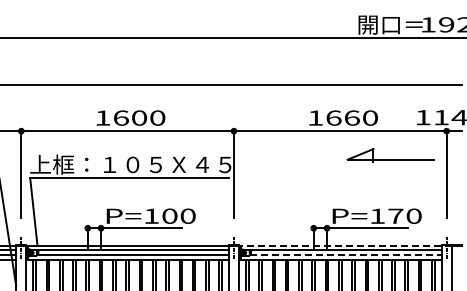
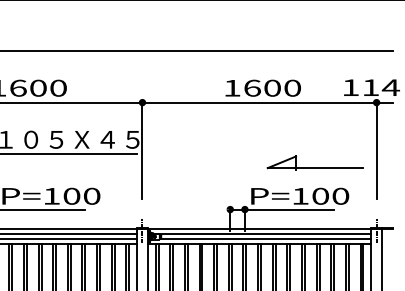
text: (351, 117) -> (271, 87), 1660 -> 1600
part: (390, 155) -> (314, 163), moved
text: (395, 215) -> (320, 195), P=170 -> P=100
line: (344, 245) -> (264, 228), dashed -> solid
line: (345, 254) -> (265, 238), dashed -> solid

